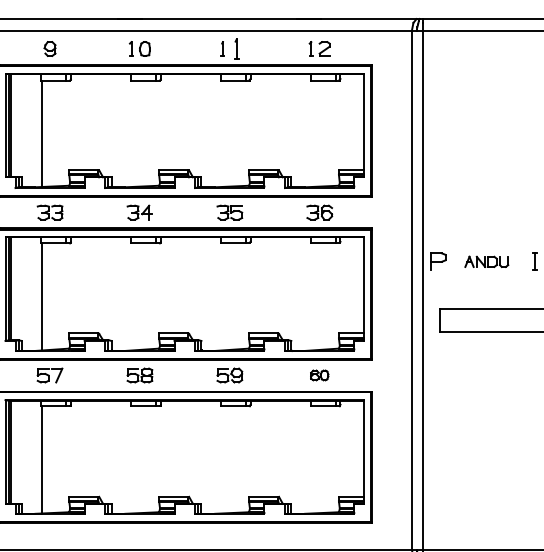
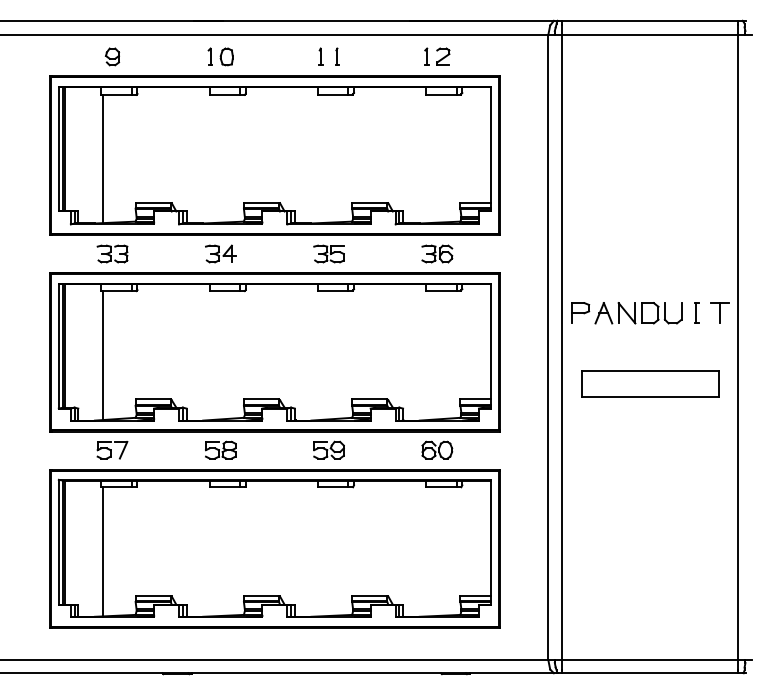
part: (236, 48) -> (337, 56), size x0.71
part: (486, 262) -> (638, 313), size x1.67
part: (319, 374) -> (437, 449), size x1.43

